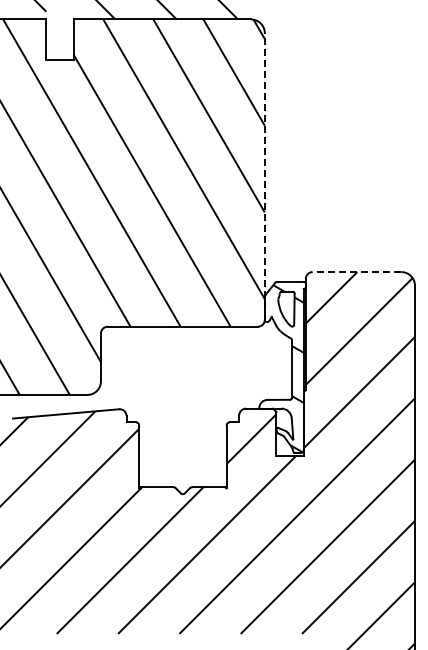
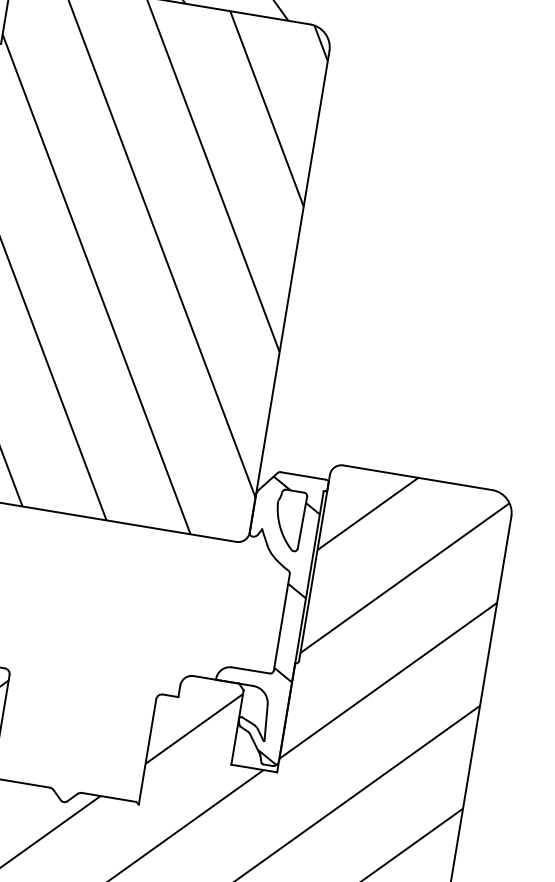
line: (264, 176) -> (289, 291), dashed -> solid
line: (356, 272) -> (416, 478), dashed -> solid

